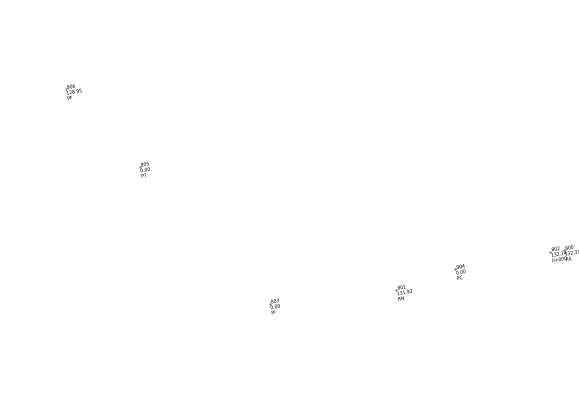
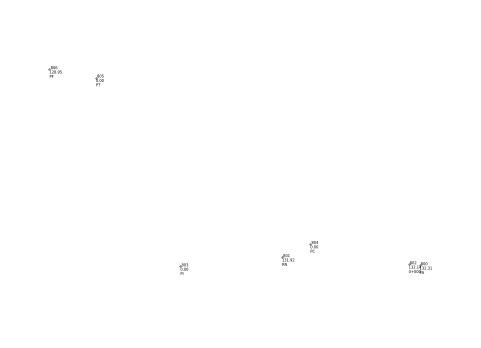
part: (144, 169) -> (99, 80), moved
part: (459, 271) -> (313, 246), moved
part: (403, 291) -> (287, 259), moved

